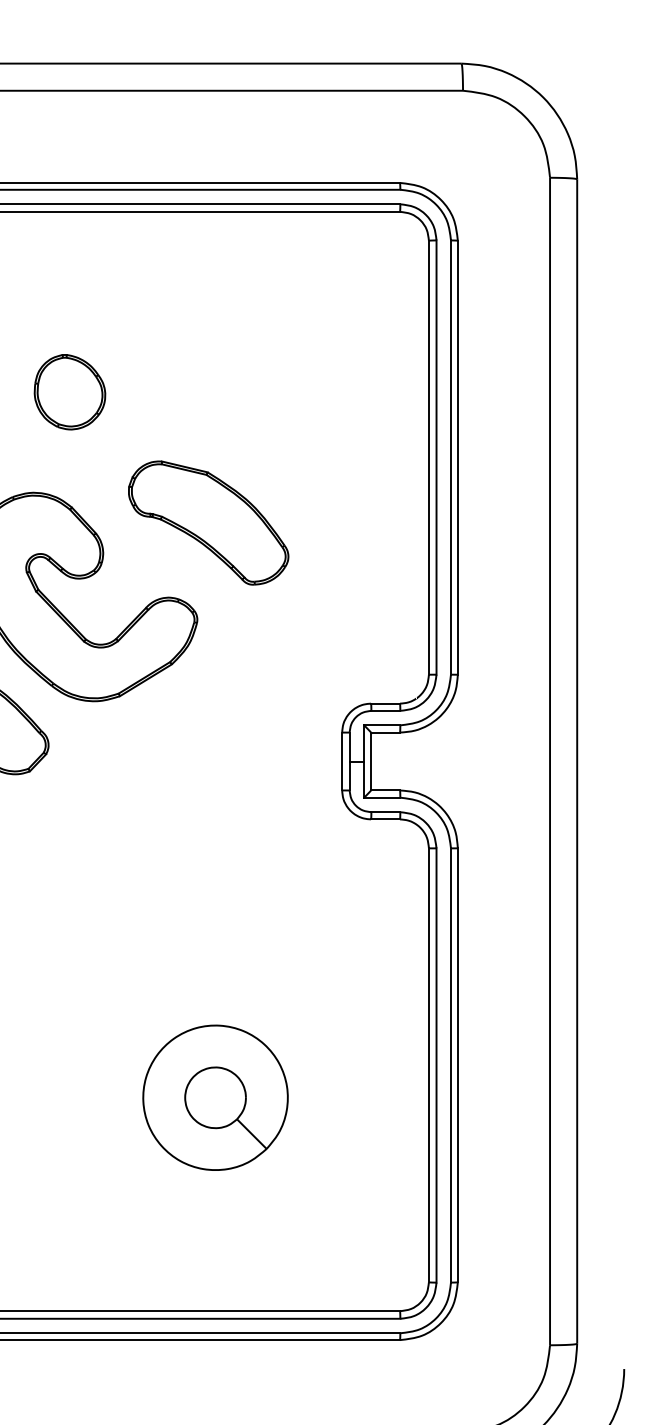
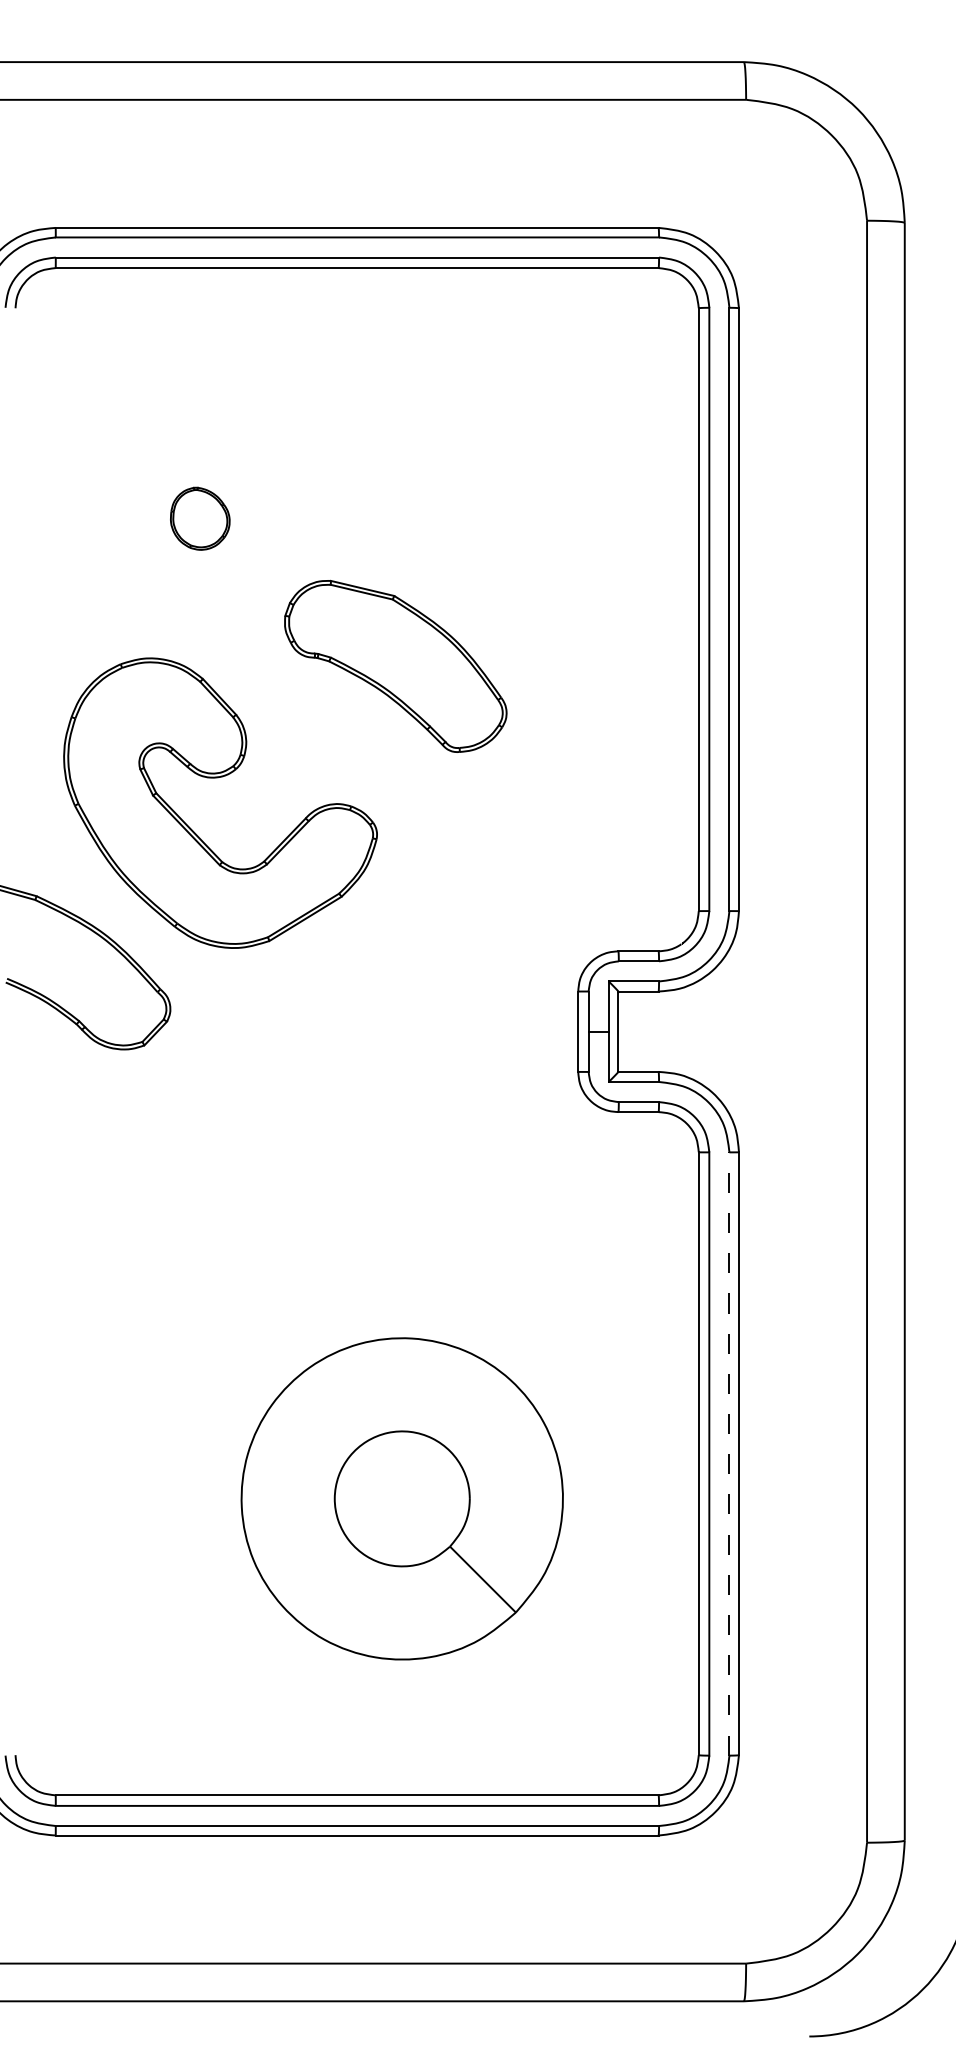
part: (70, 392) -> (200, 518), size x0.6
part: (208, 522) -> (395, 665), moved
line: (451, 1065) -> (729, 1454), solid -> dashed
part: (215, 1097) -> (402, 1498), size x1.6

